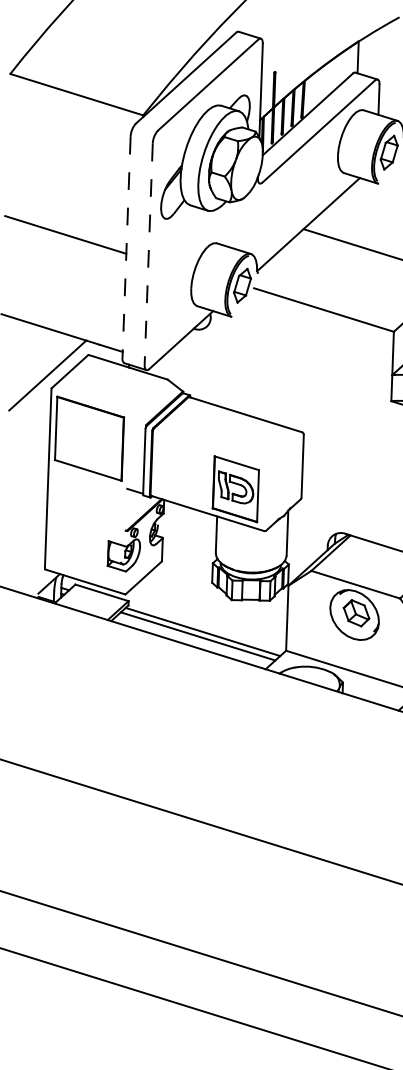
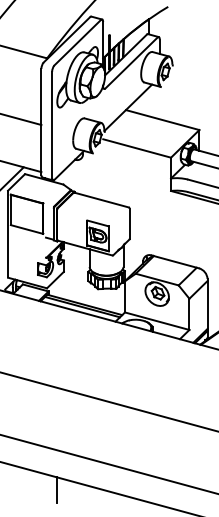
line: (126, 248) -> (41, 122), dashed -> solid
line: (149, 255) -> (52, 125), dashed -> solid
line: (131, 1016) -> (57, 490), added

